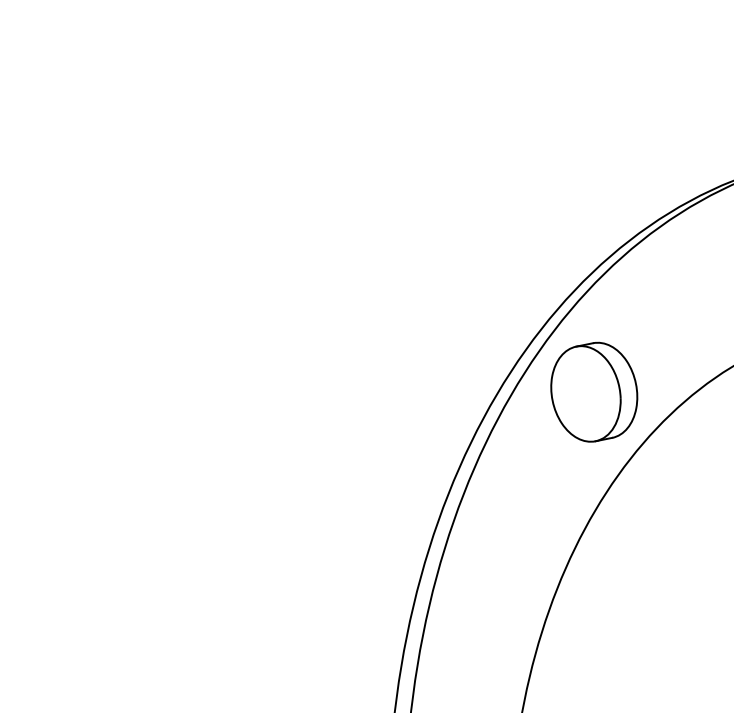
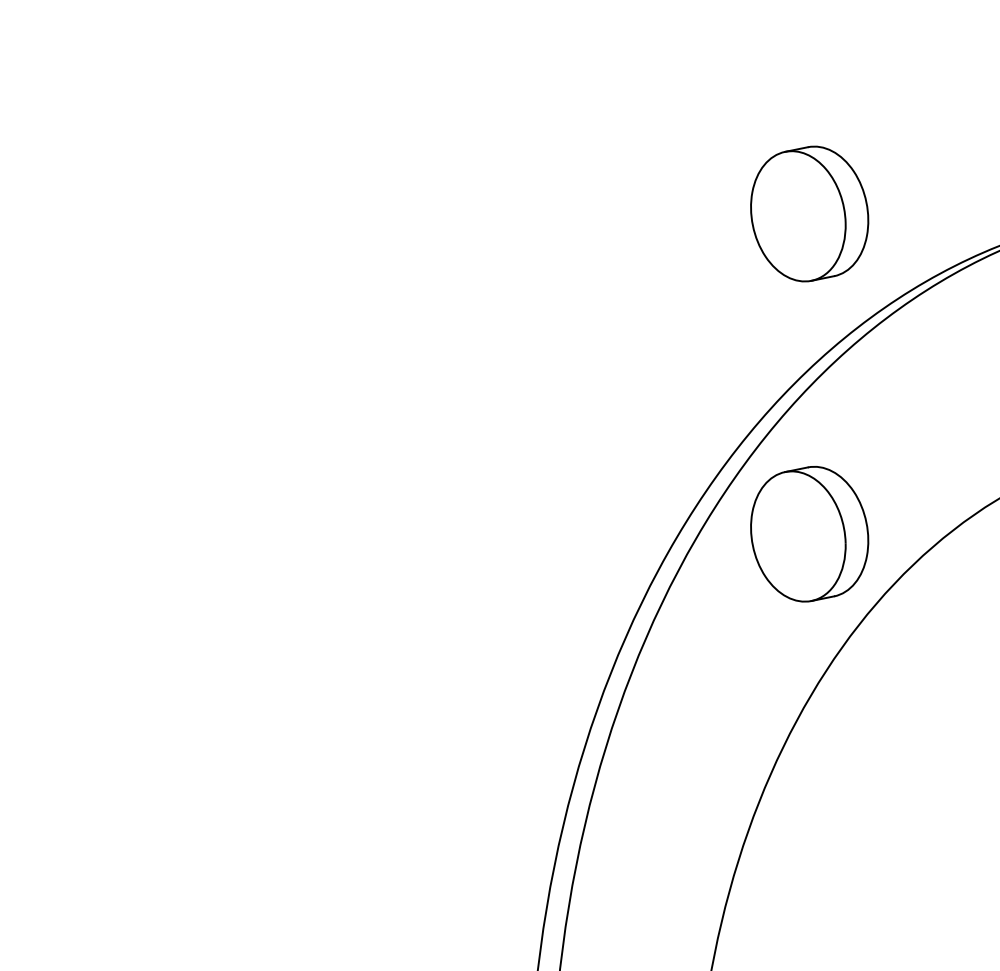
part: (594, 156) -> (809, 213), added

